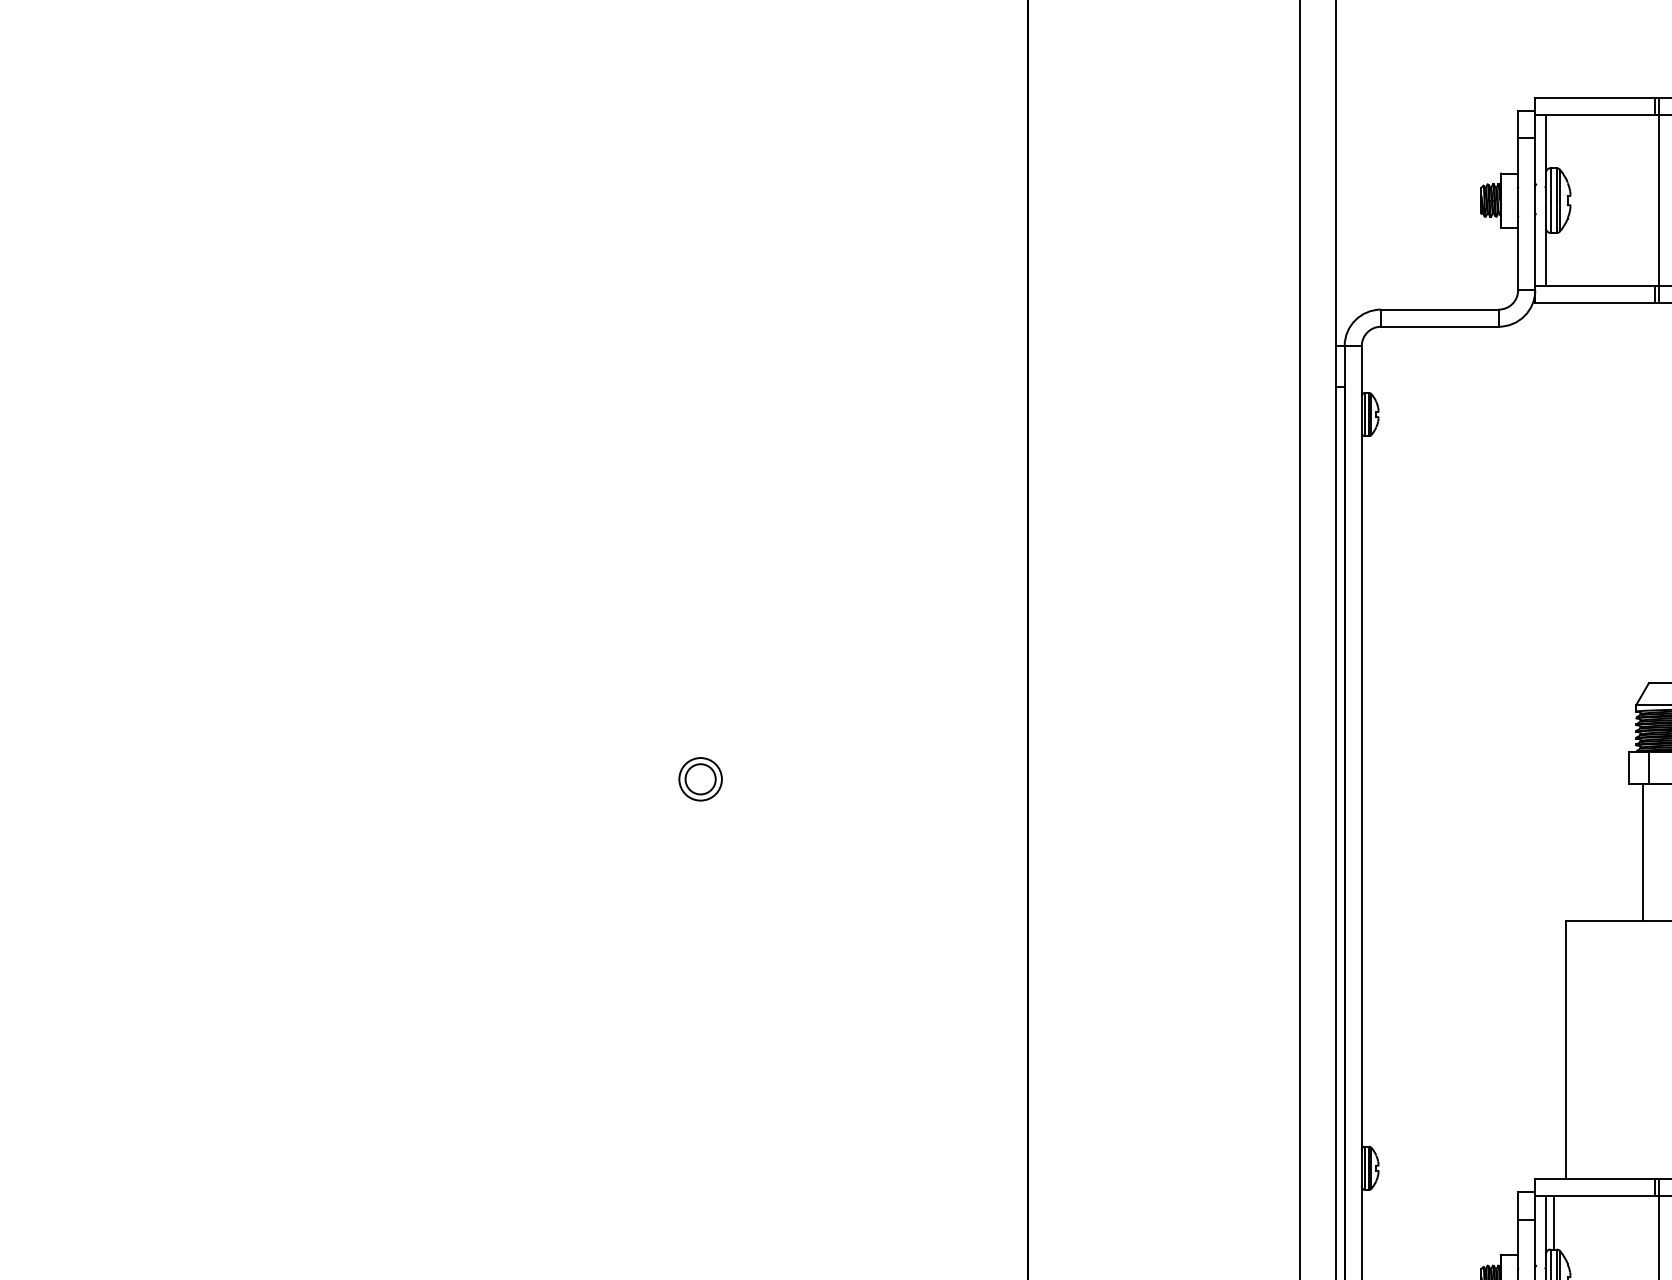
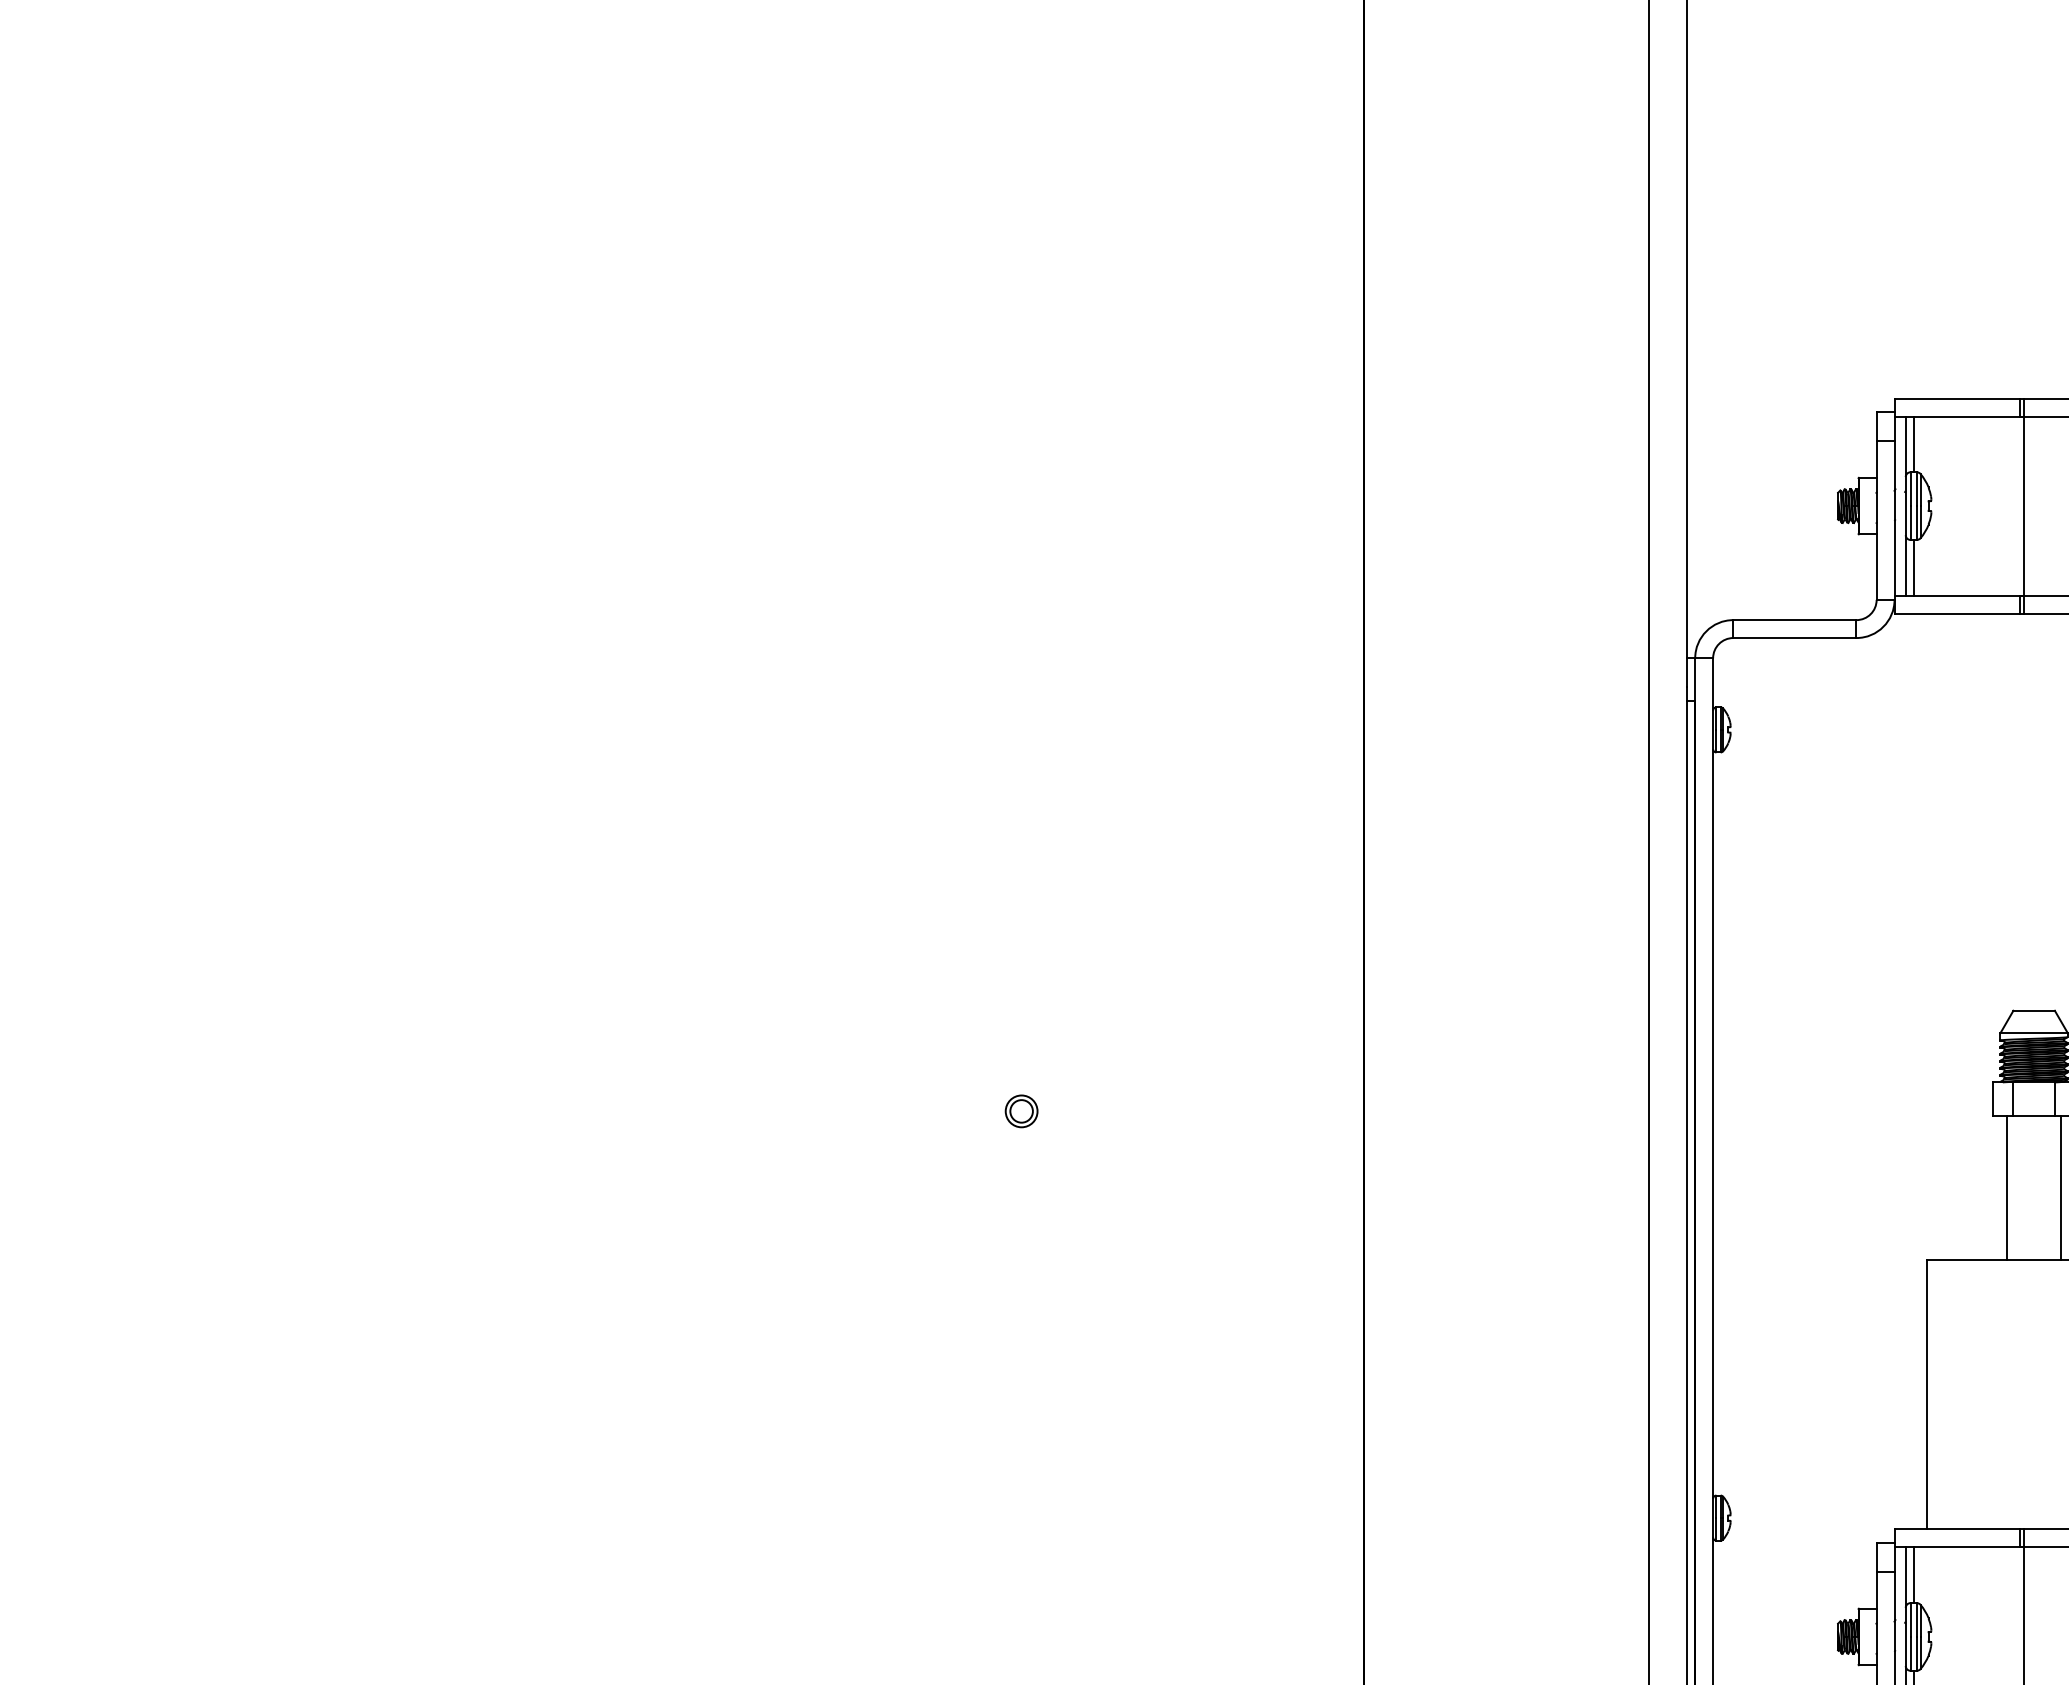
line: (1554, 141) -> (1914, 444), added
line: (1554, 259) -> (1914, 567), added
part: (700, 779) -> (1021, 1111), size x0.71

